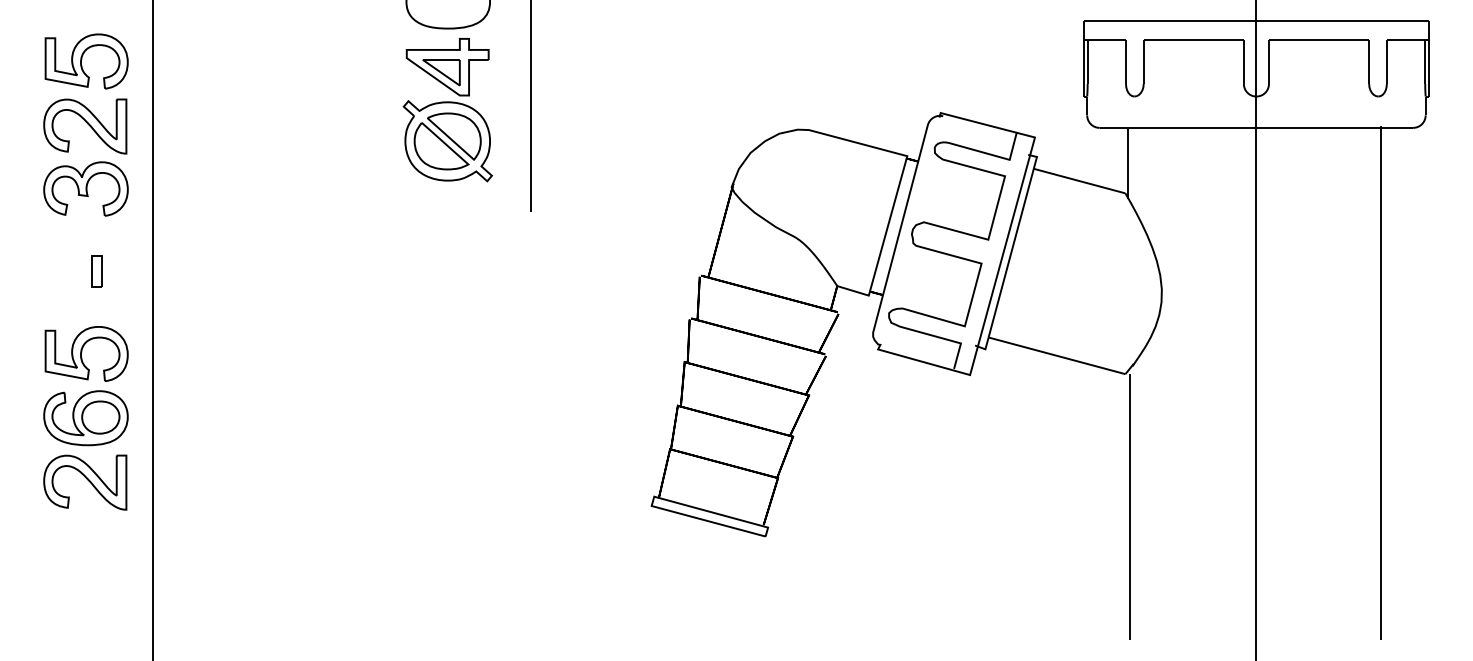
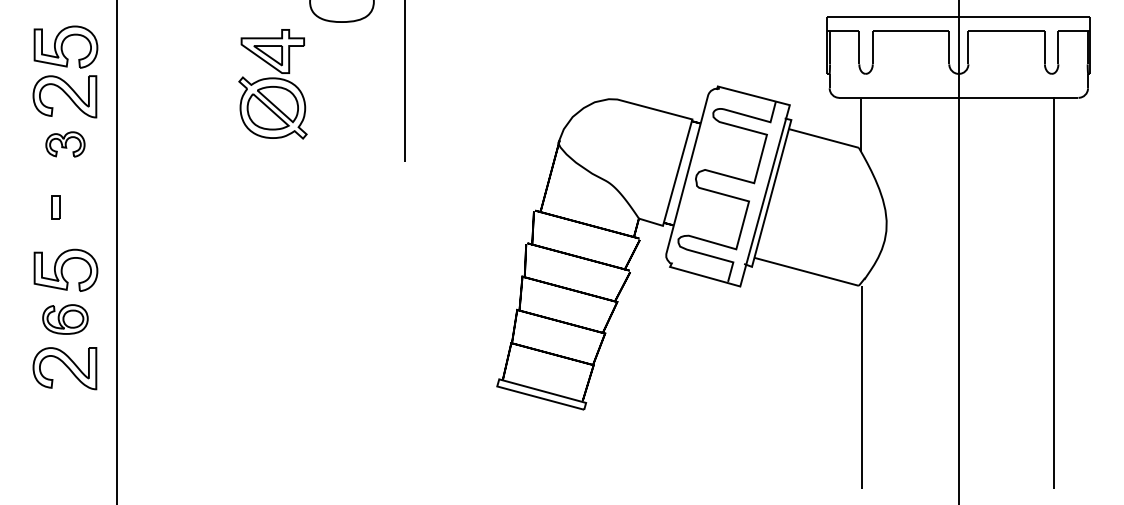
part: (447, 110) -> (272, 84), moved
part: (85, 188) -> (65, 144), size x0.6
part: (96, 271) -> (55, 207), moved
part: (85, 418) -> (65, 319), size x0.7

